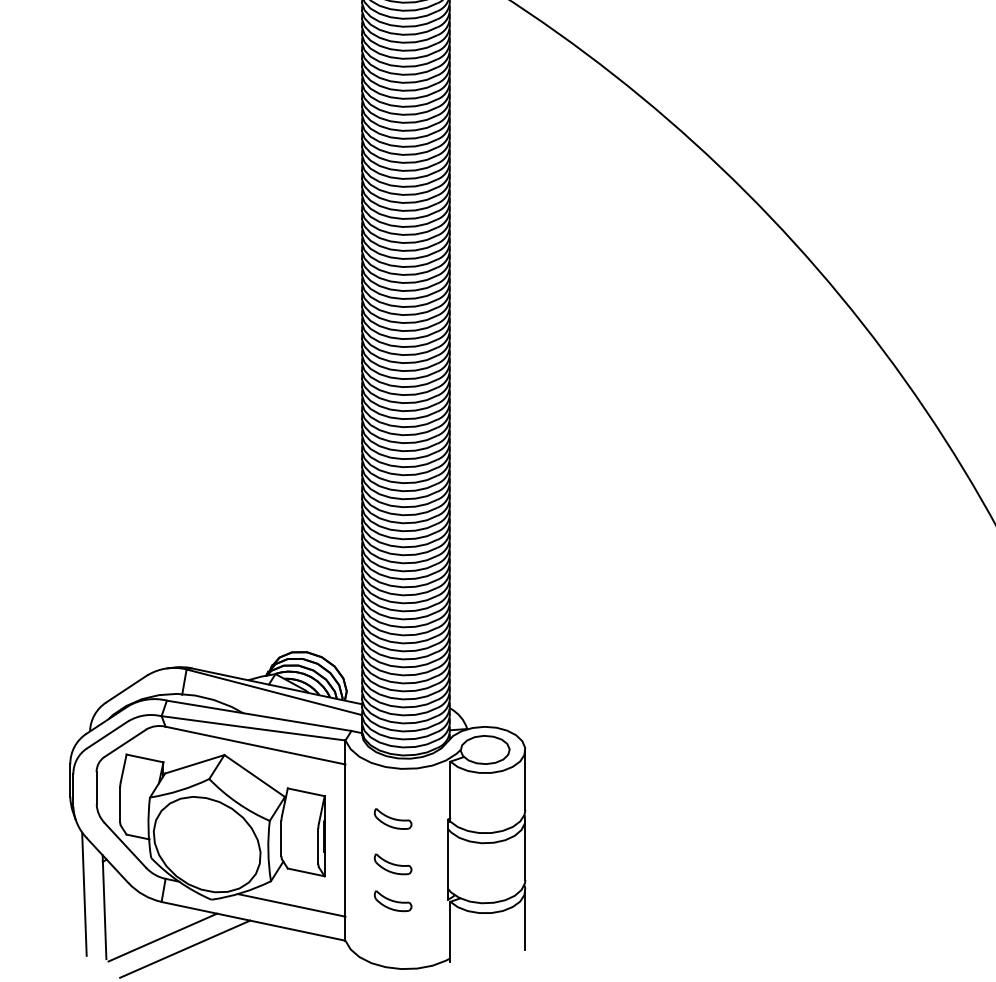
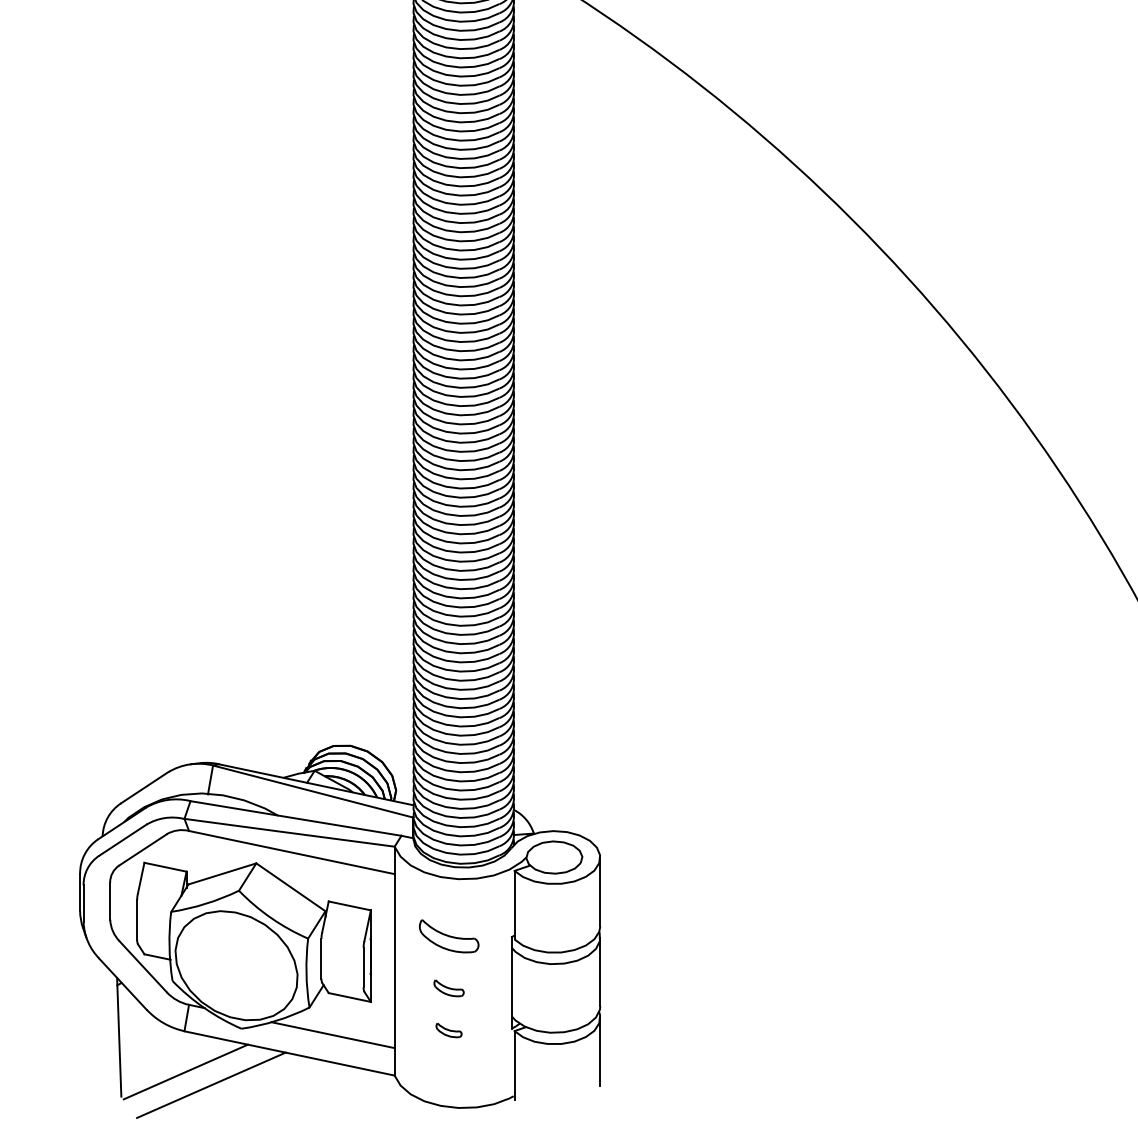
part: (392, 819) -> (448, 936), size x1.4
part: (392, 864) -> (448, 988), size x0.7
line: (83, 894) -> (95, 1022), removed
part: (392, 901) -> (448, 1030), size x0.6

